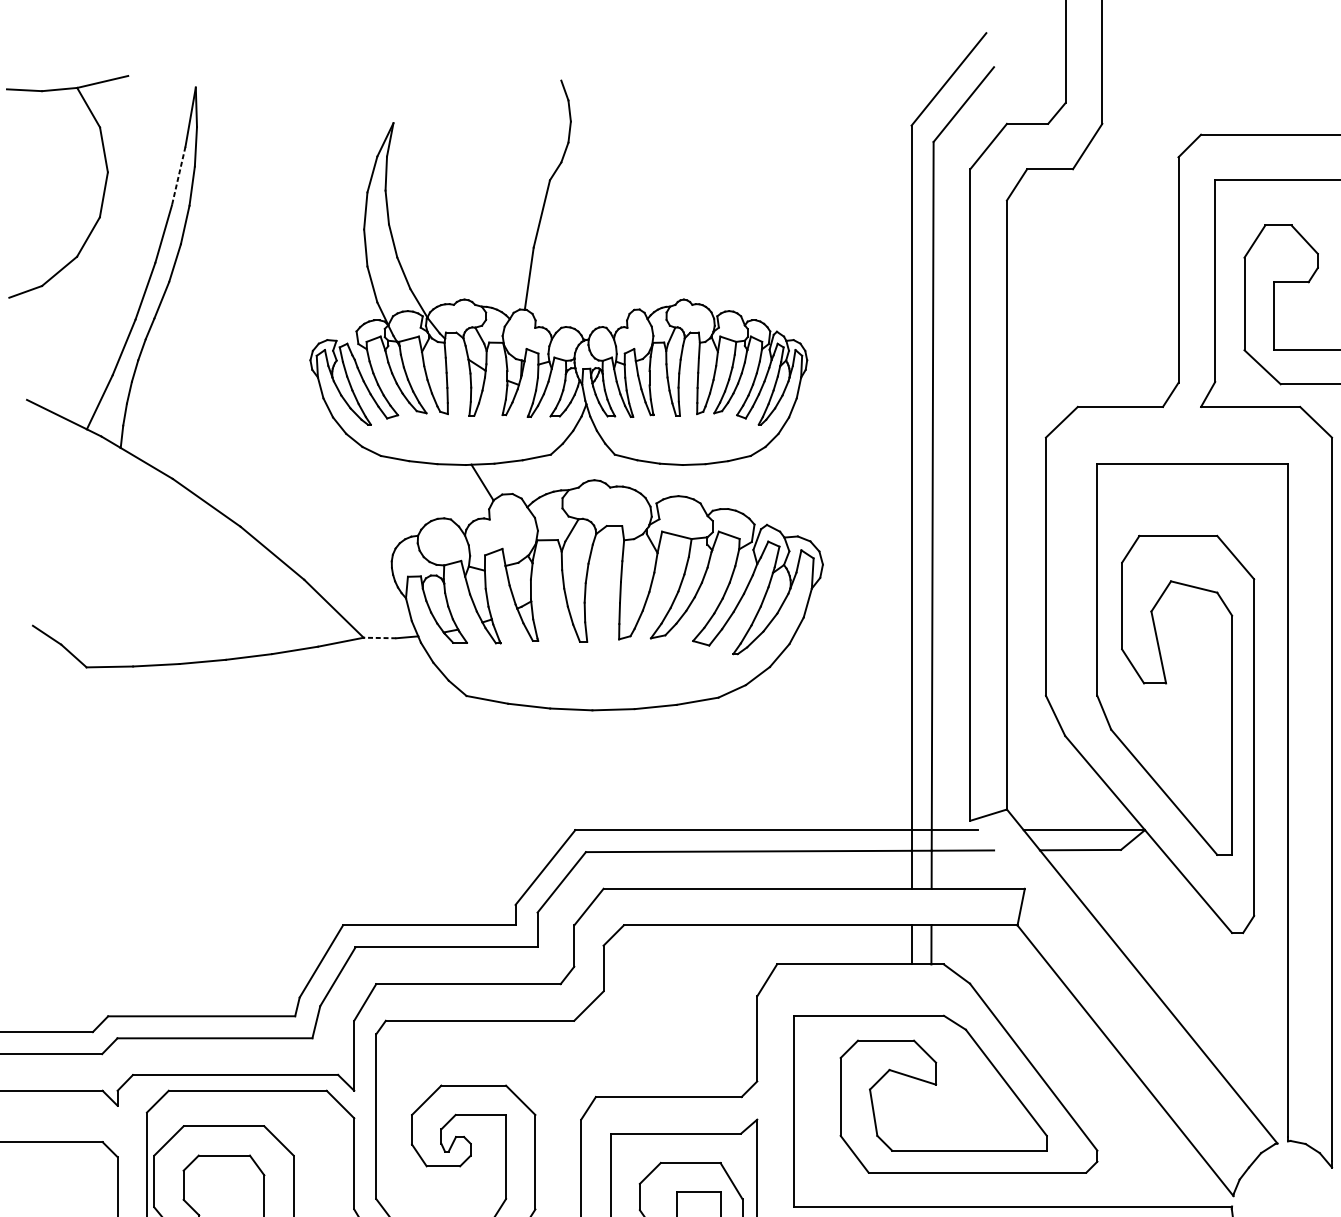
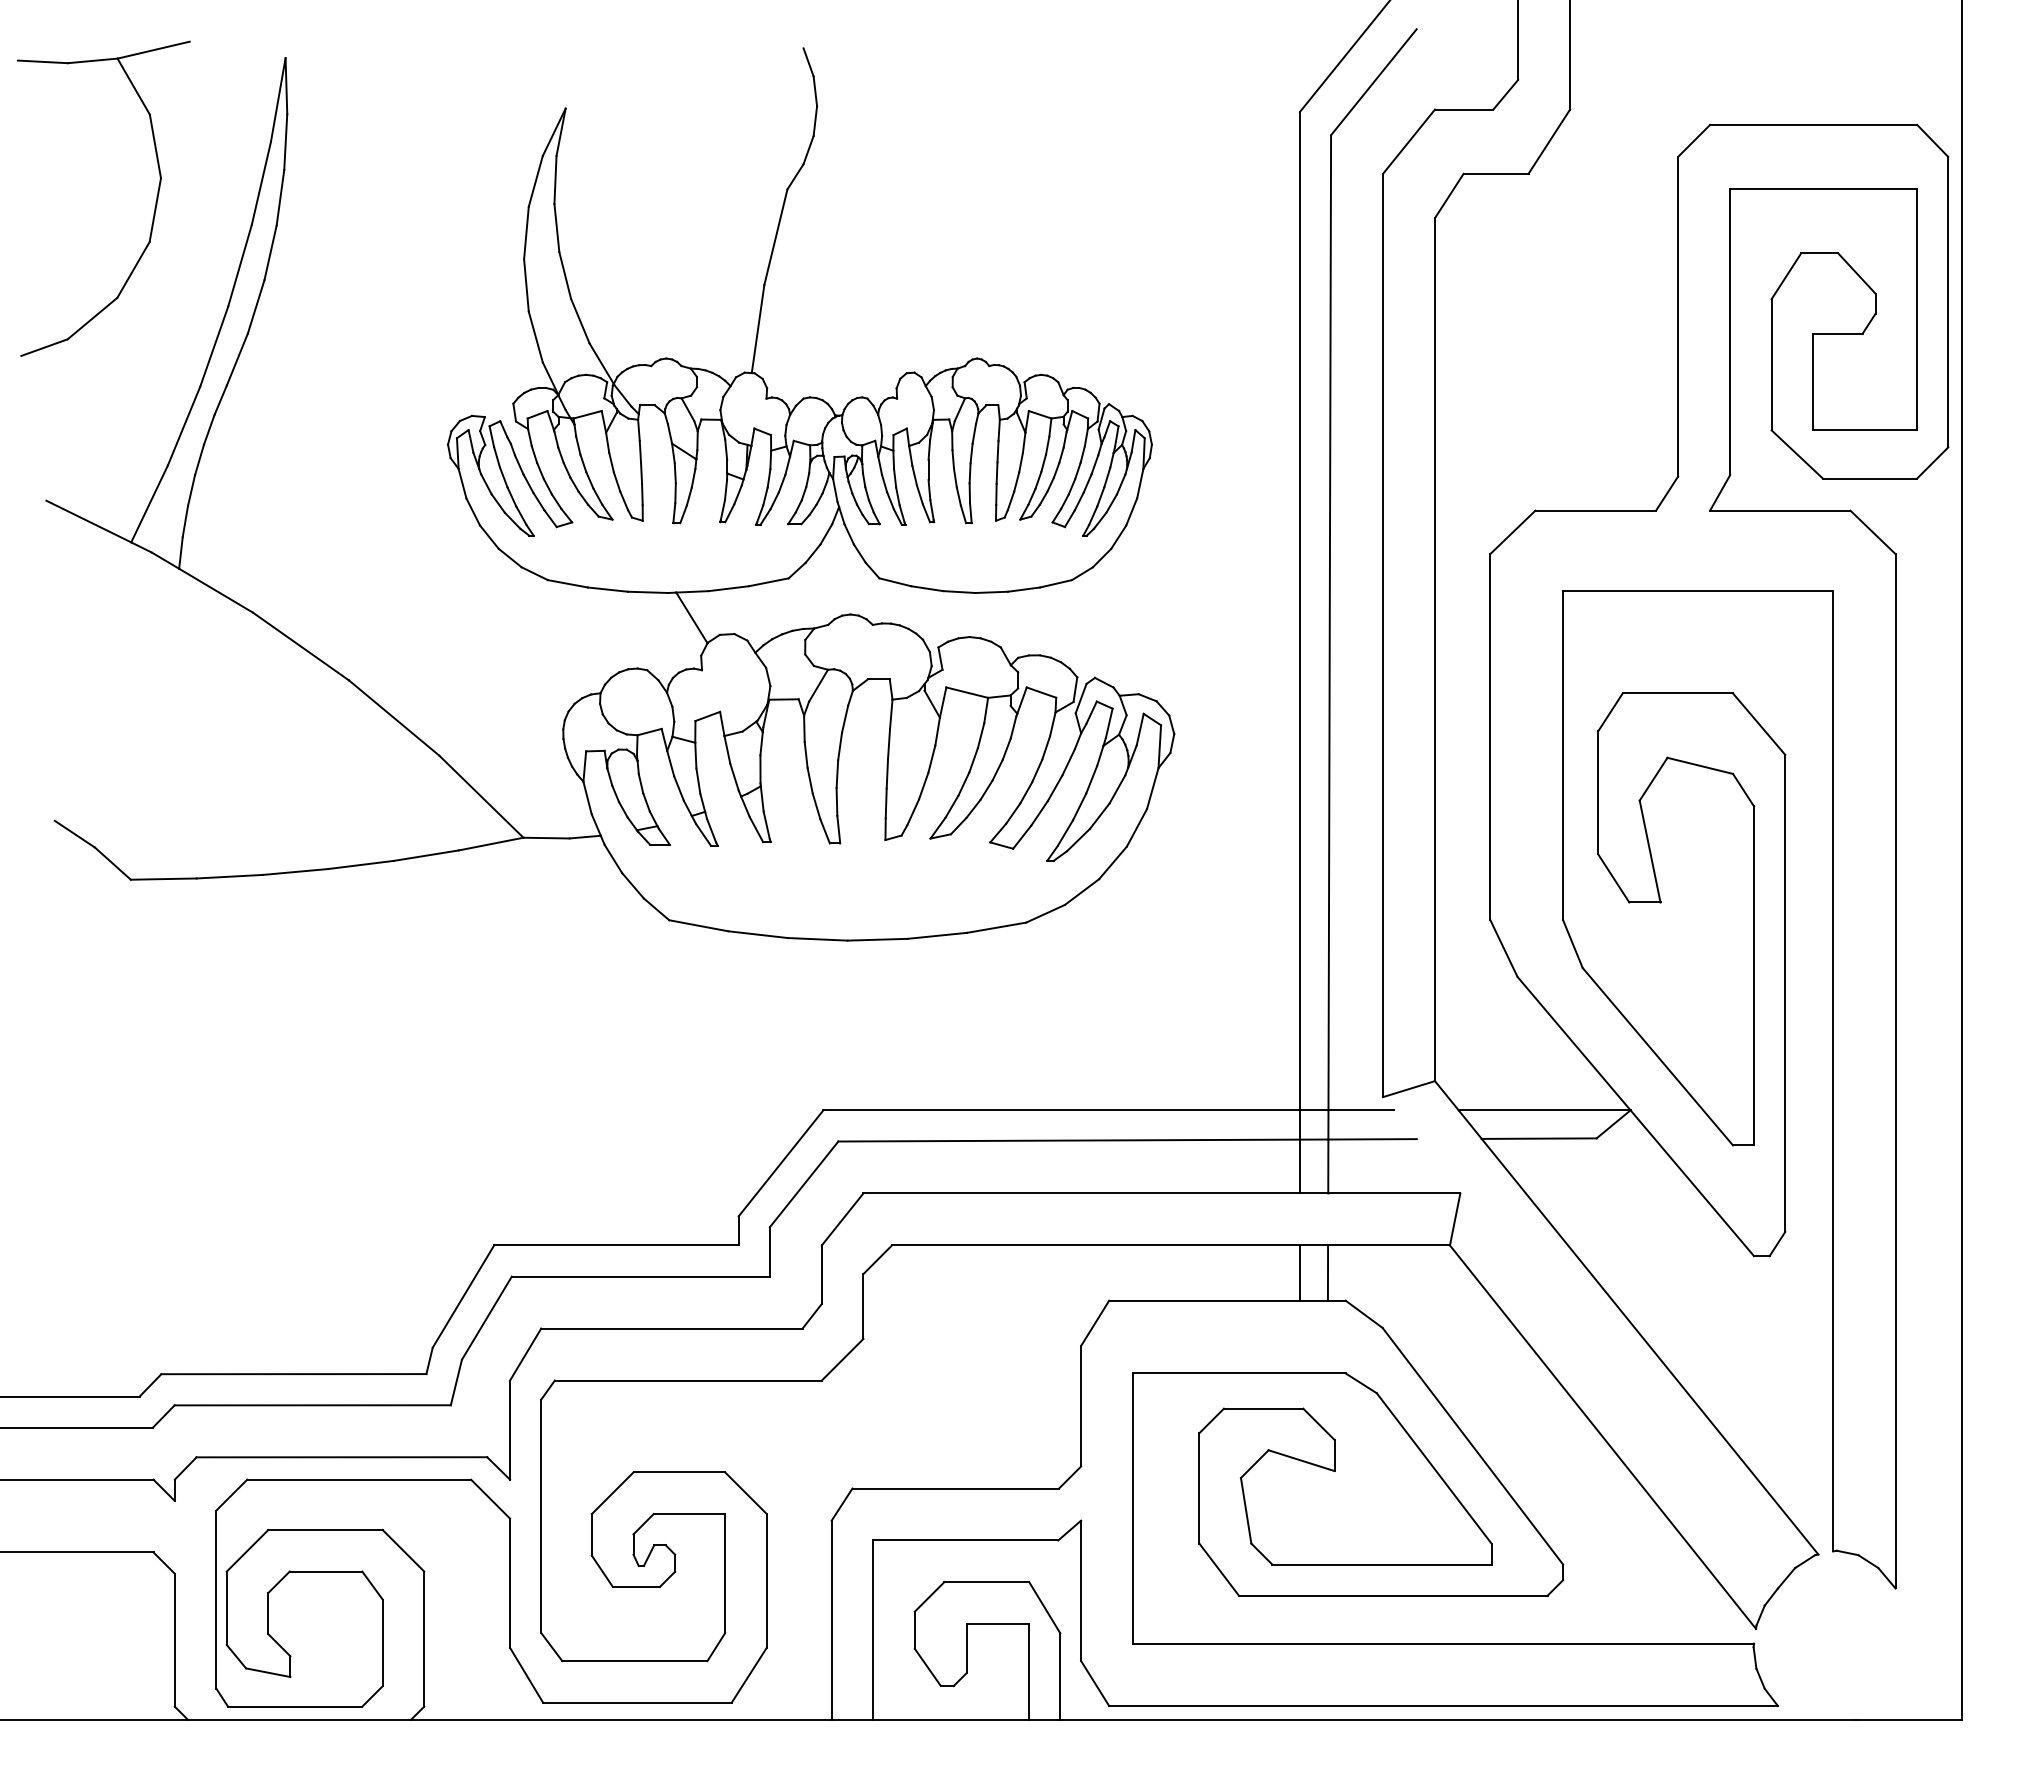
line: (178, 176) -> (261, 183), dashed -> solid
line: (379, 638) -> (546, 838), dashed -> solid

